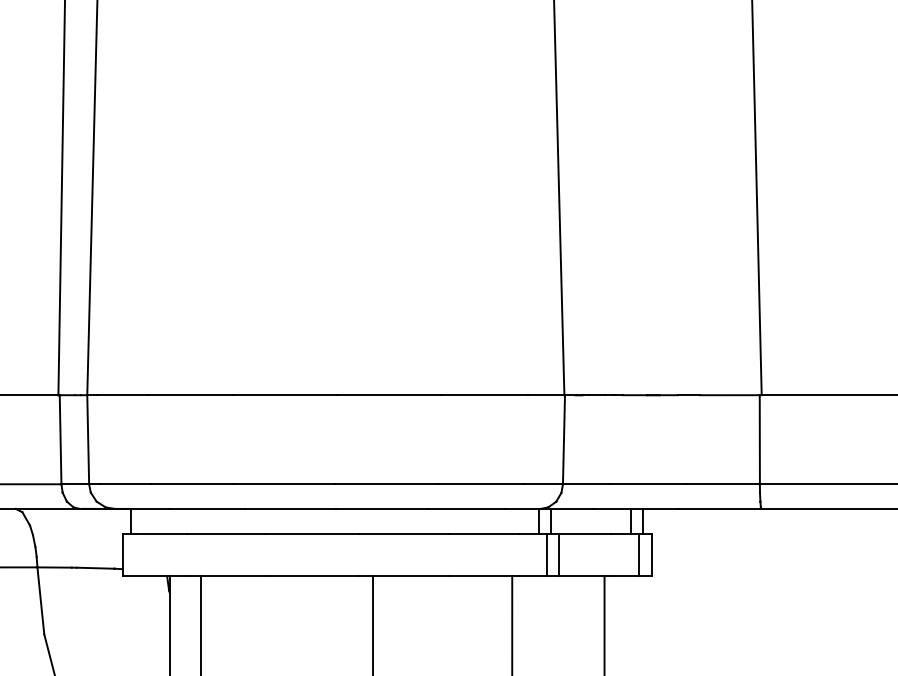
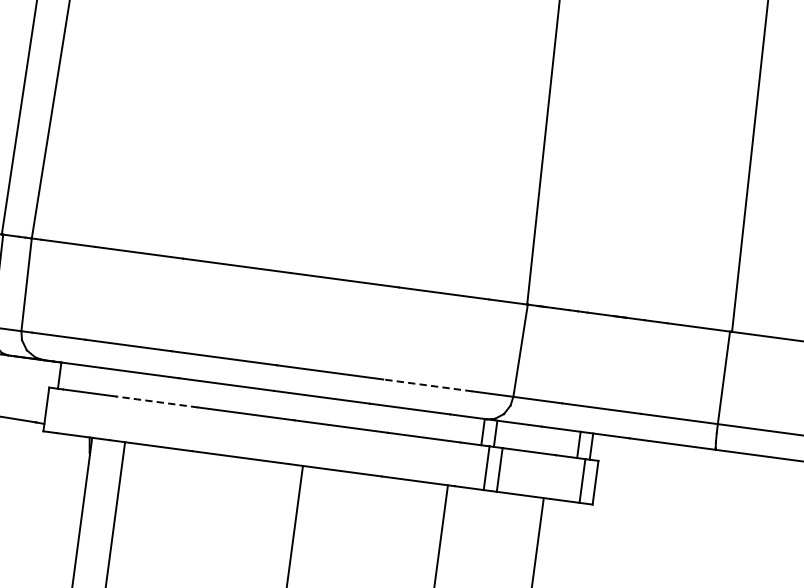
line: (480, 484) -> (427, 385), solid -> dashed
line: (226, 534) -> (157, 402), solid -> dashed

